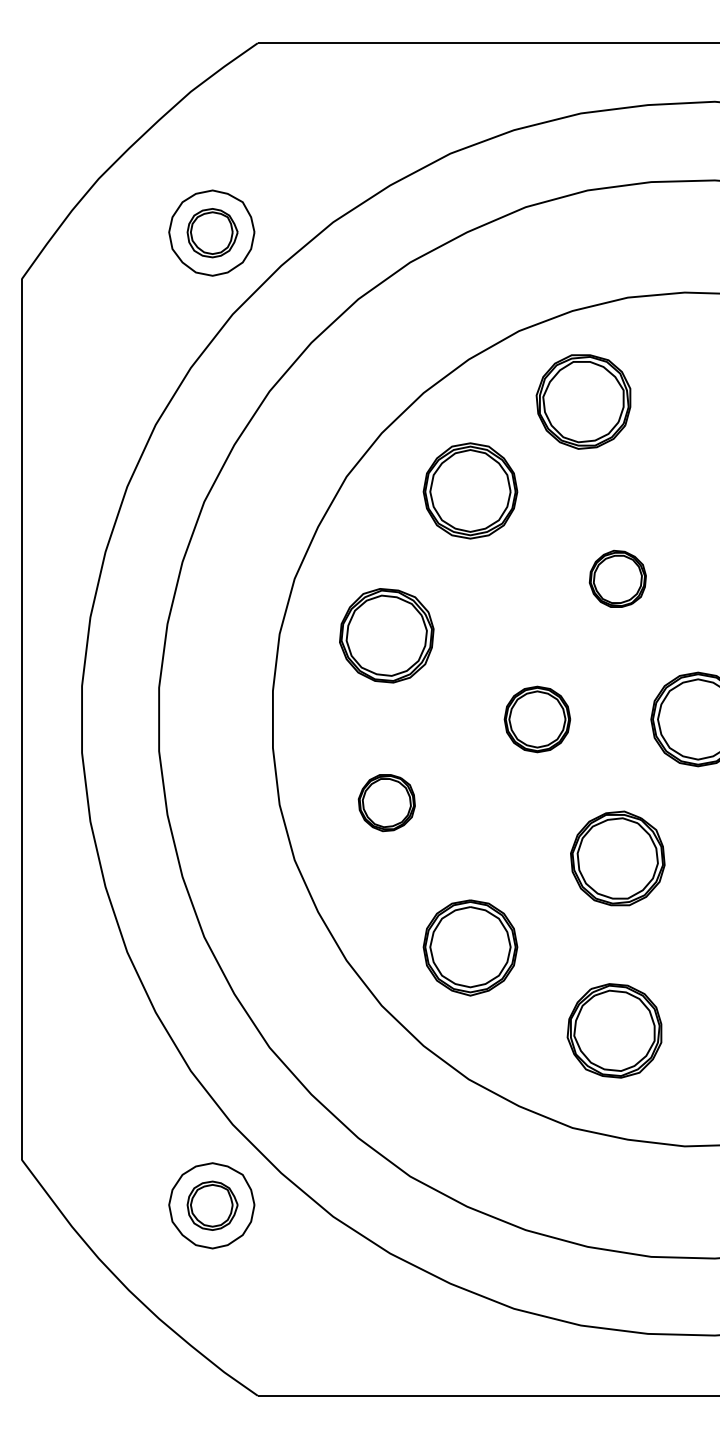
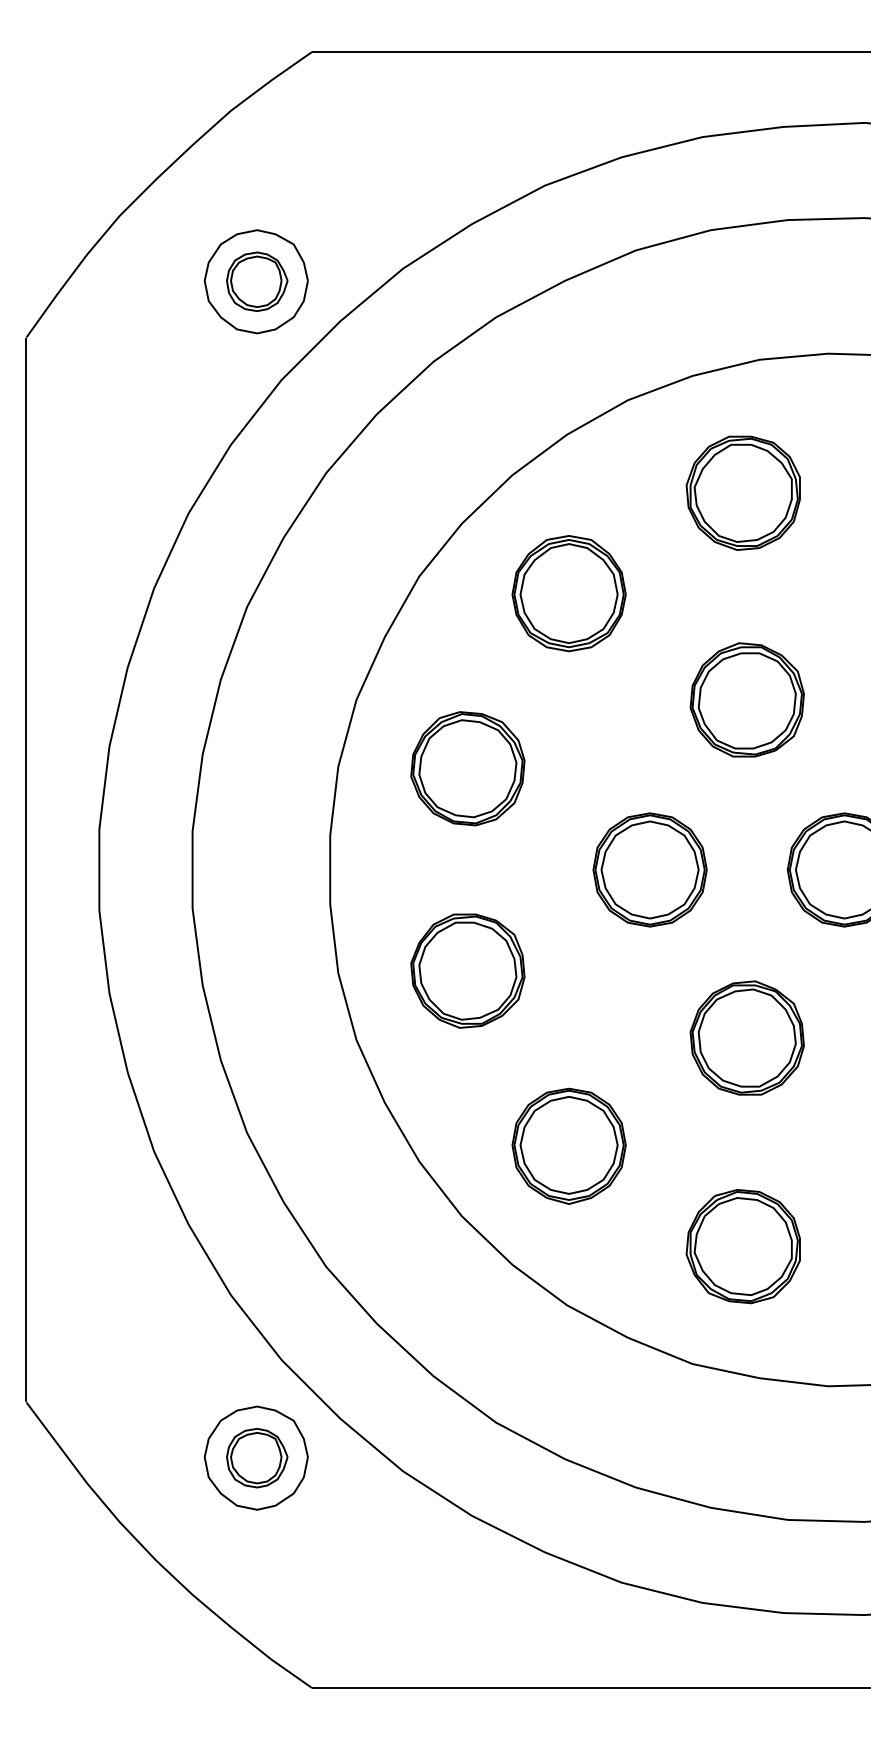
part: (583, 401) -> (743, 492), moved
part: (617, 578) -> (746, 699), size x1.67
part: (537, 719) -> (650, 870), size x1.43
part: (386, 802) -> (467, 970), size x1.67

